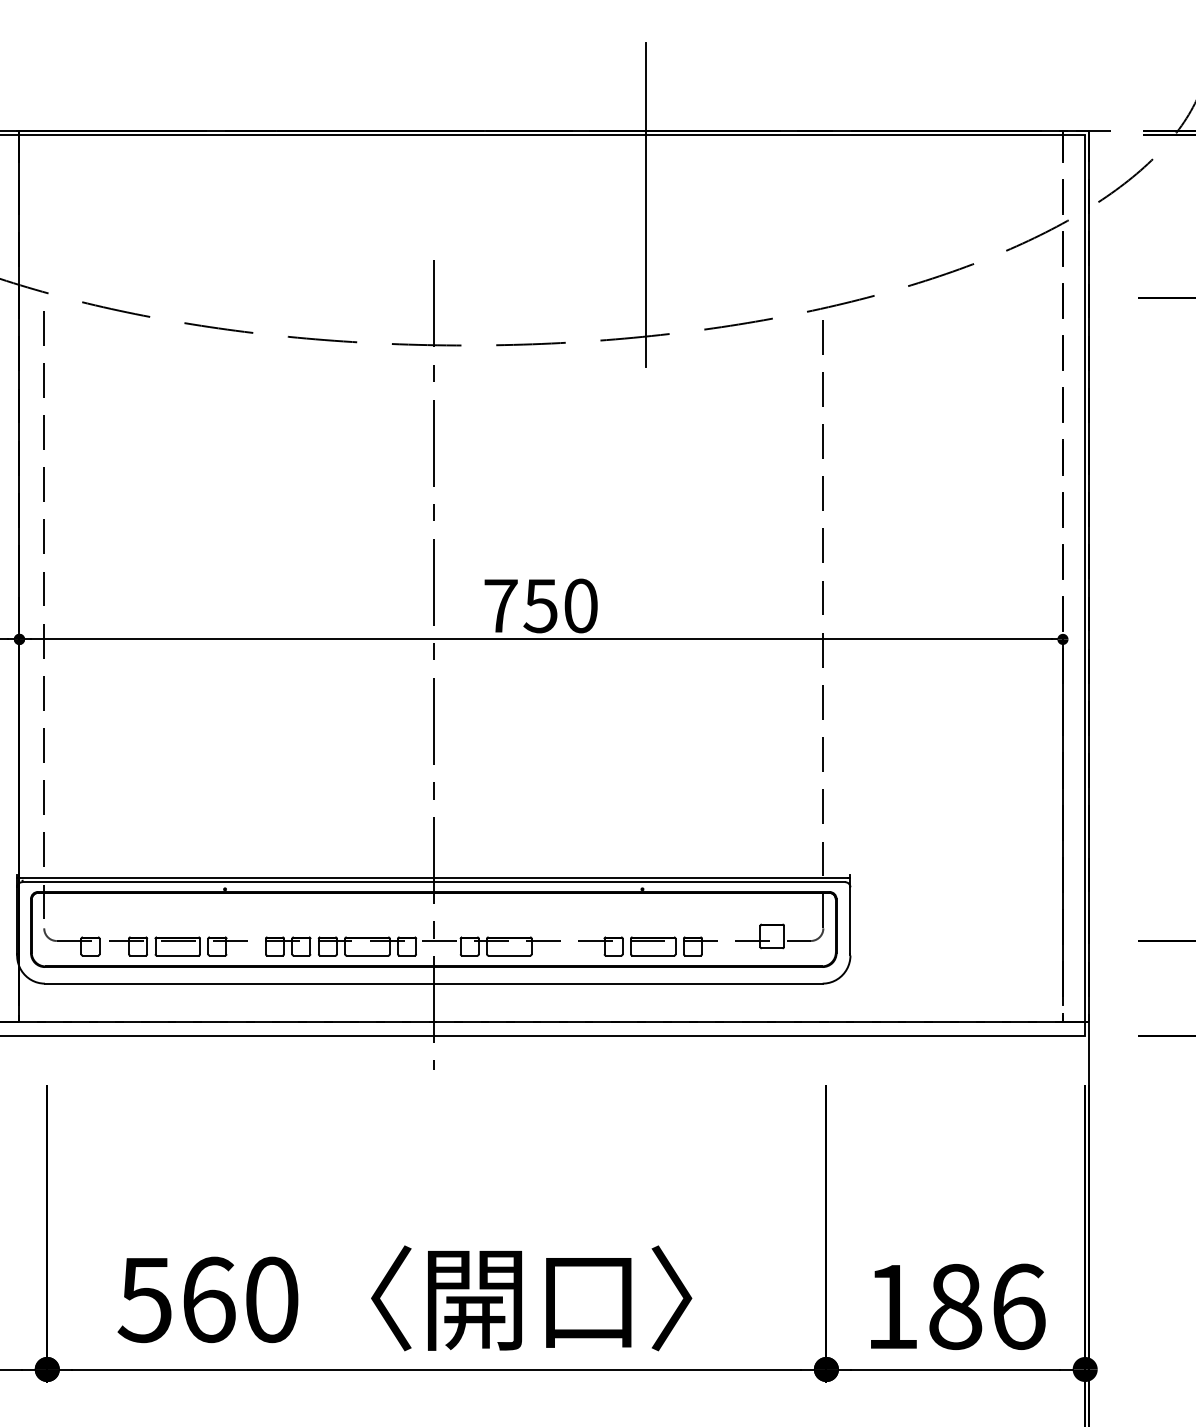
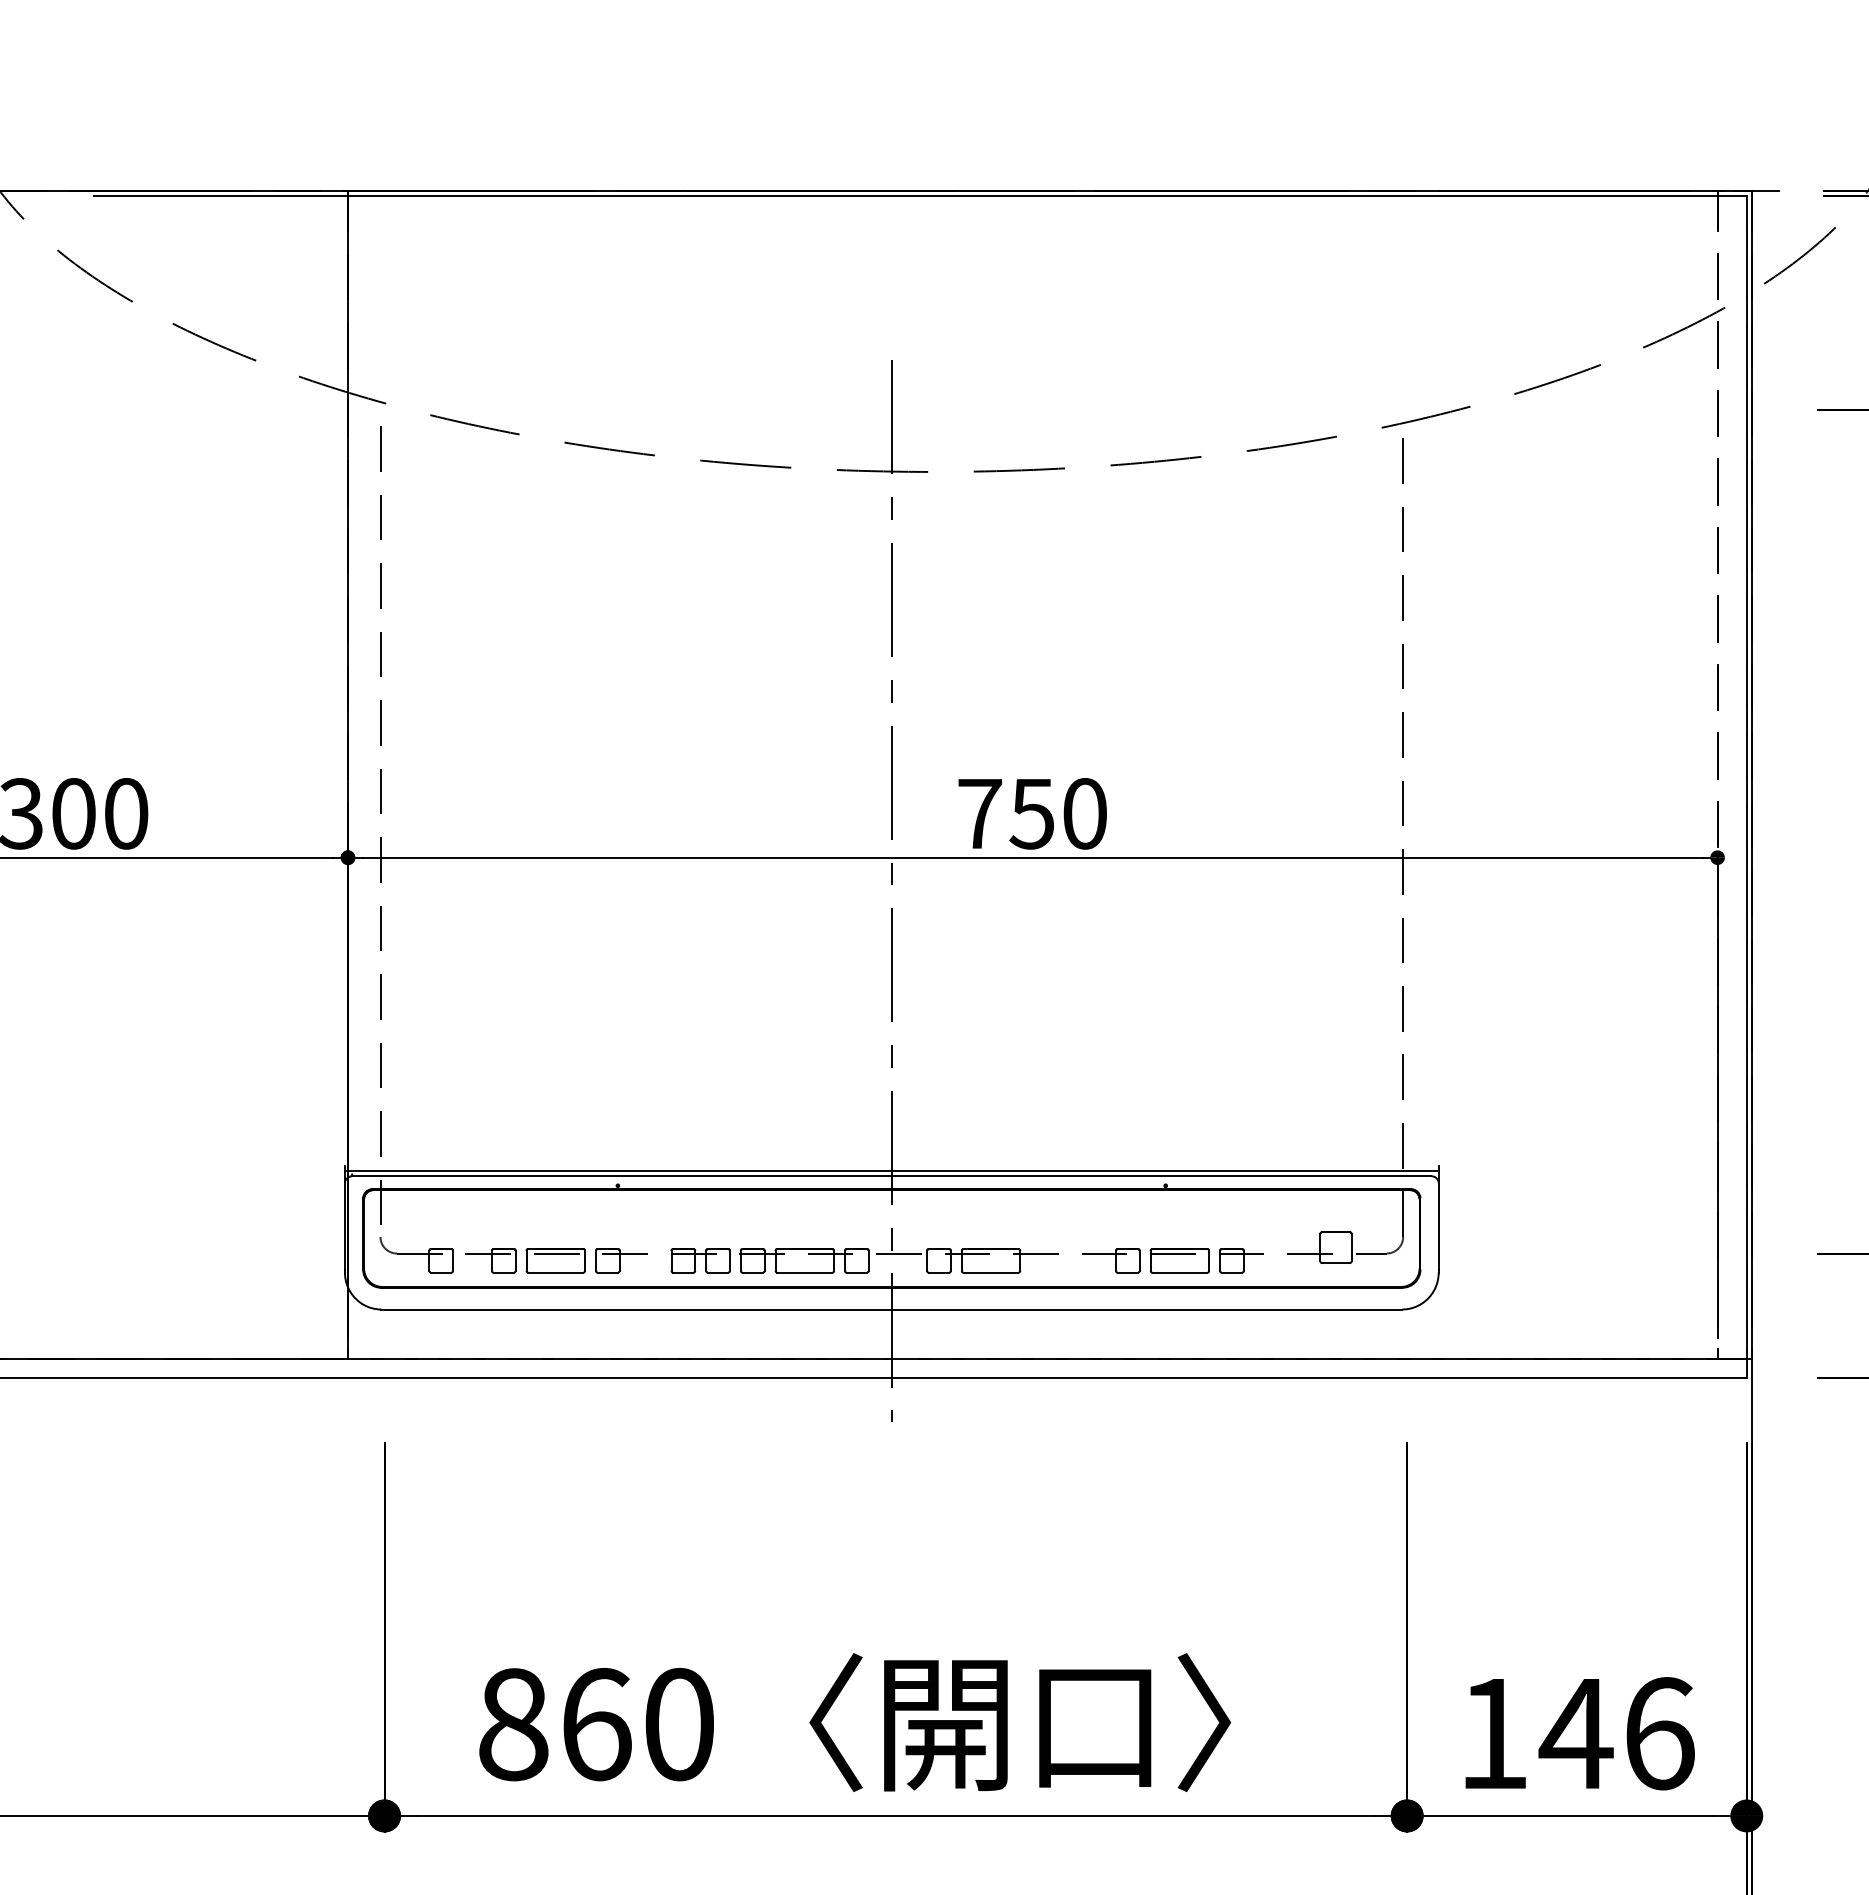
line: (645, 204) -> (1169, 287), removed
text: (144, 1299) -> (512, 1724), 560 -> 860
text: (954, 1306) -> (1575, 1733), 186 -> 146

